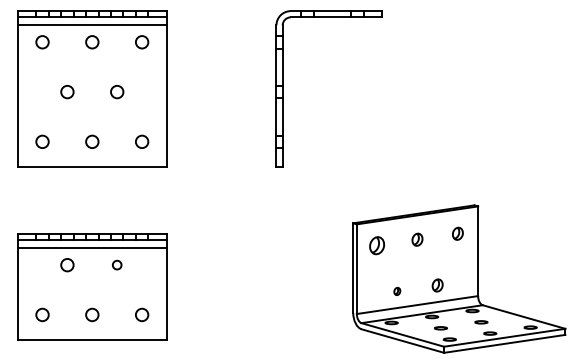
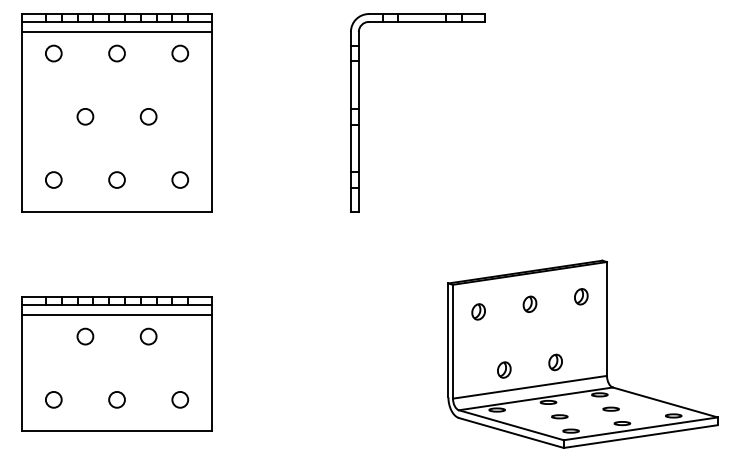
part: (376, 245) -> (478, 311), size x0.71
circle: (117, 265) -> (148, 336), size x1.43
part: (397, 291) -> (504, 369), size x1.67

